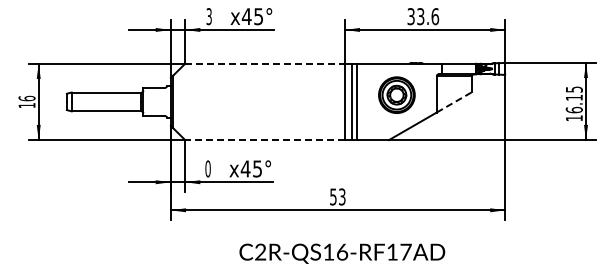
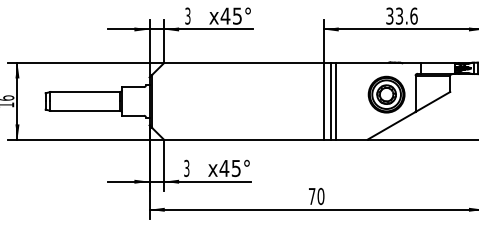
line: (265, 63) -> (244, 63), dashed -> solid
part: (396, 94) -> (386, 94), moved
line: (454, 102) -> (433, 102), dashed -> solid
line: (265, 140) -> (244, 140), dashed -> solid
text: (207, 168) -> (186, 168), 0 -> 3
text: (337, 196) -> (316, 196), 53 -> 70

